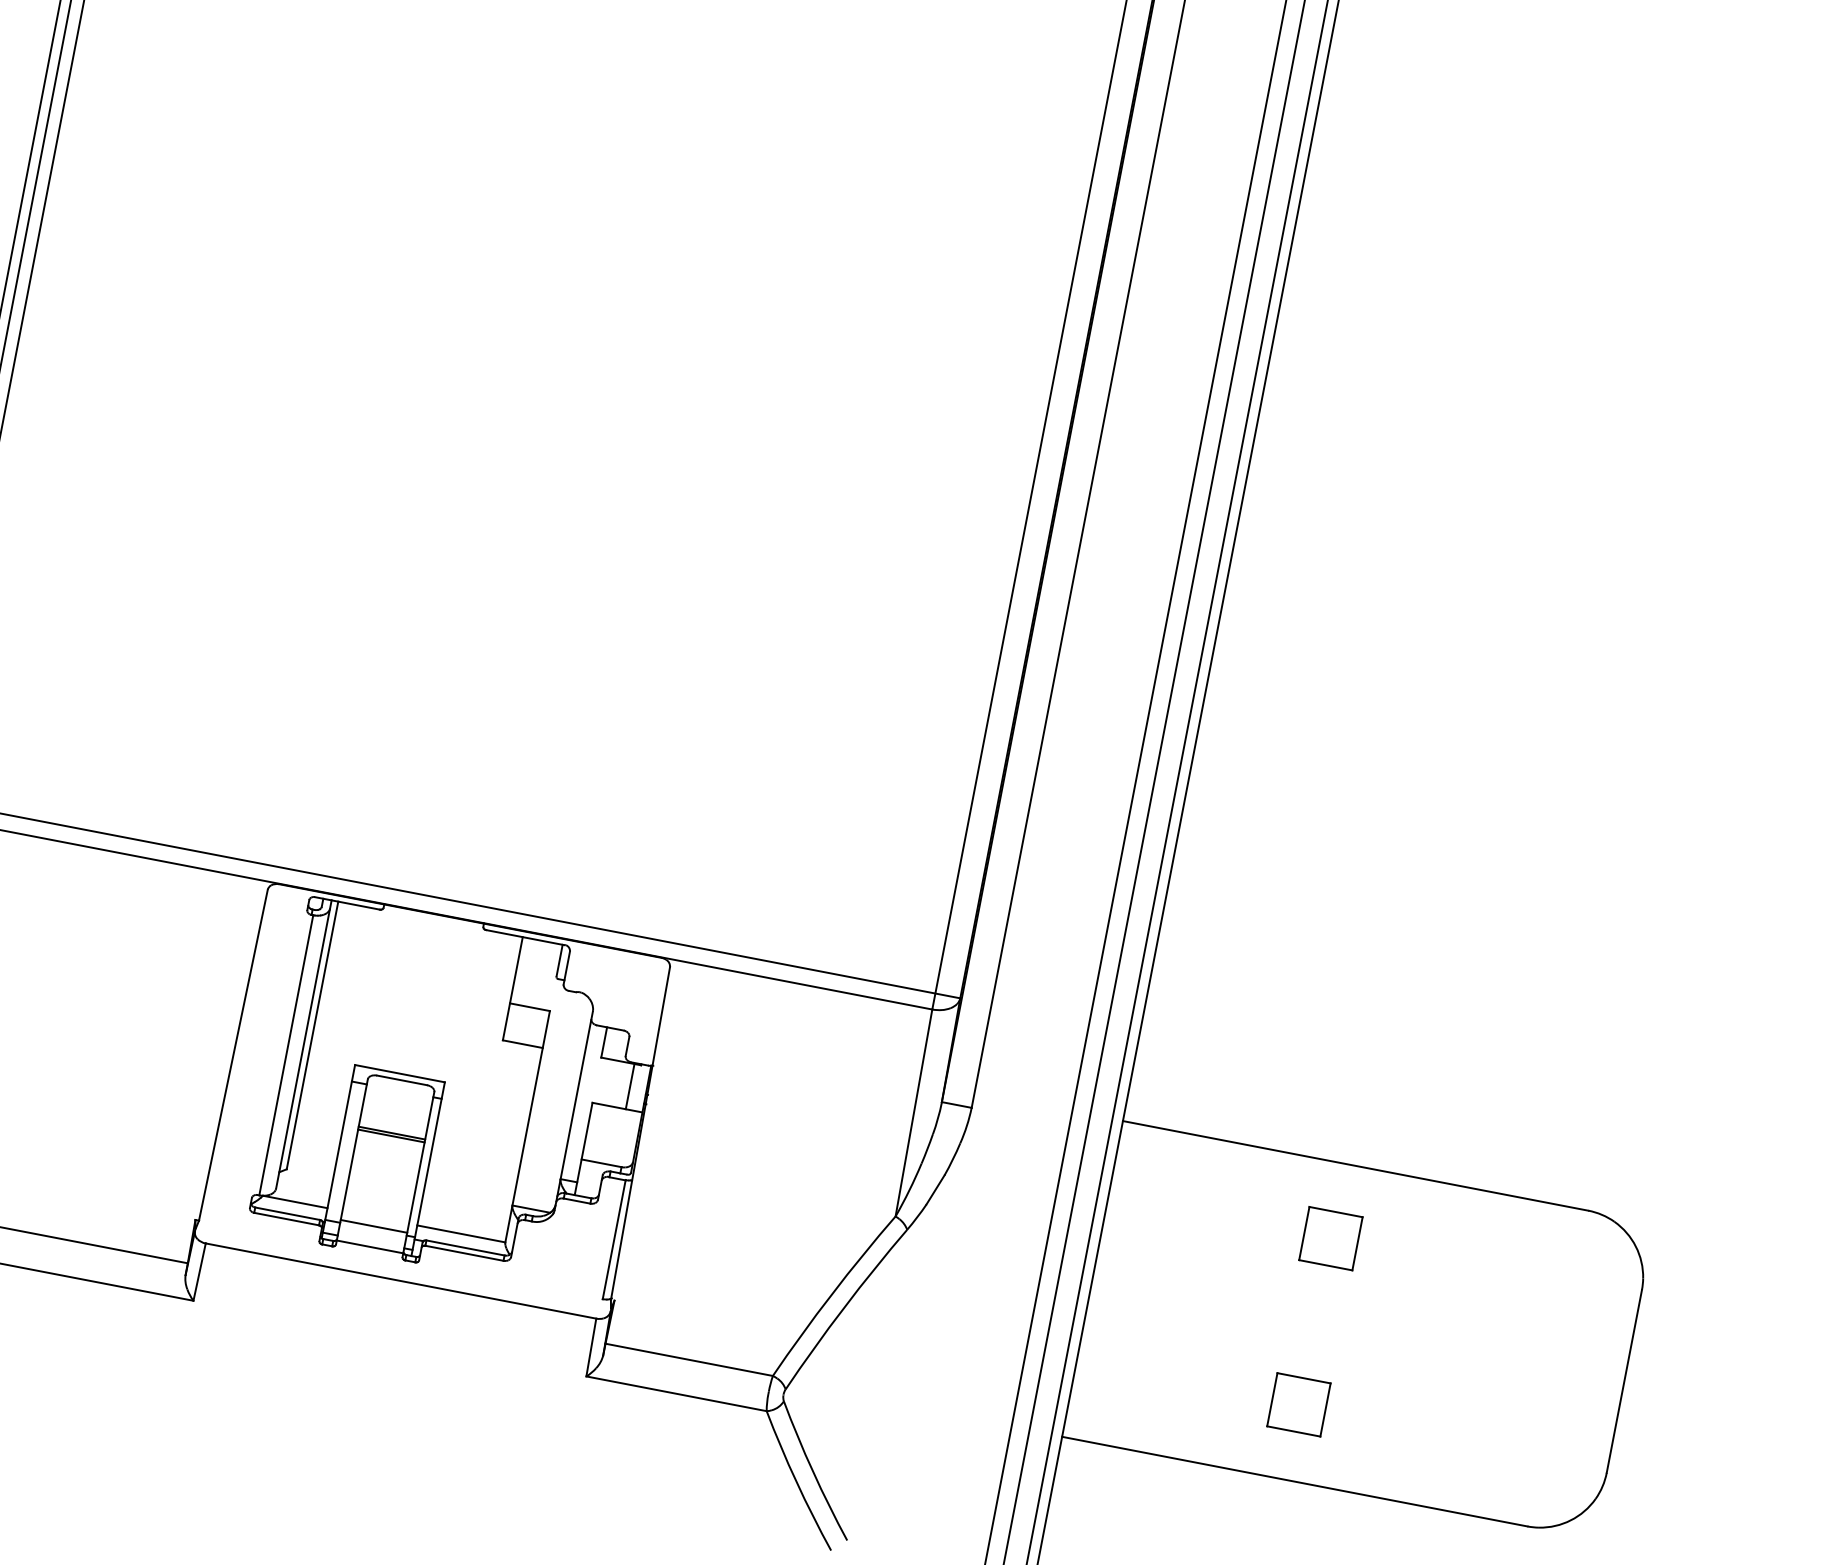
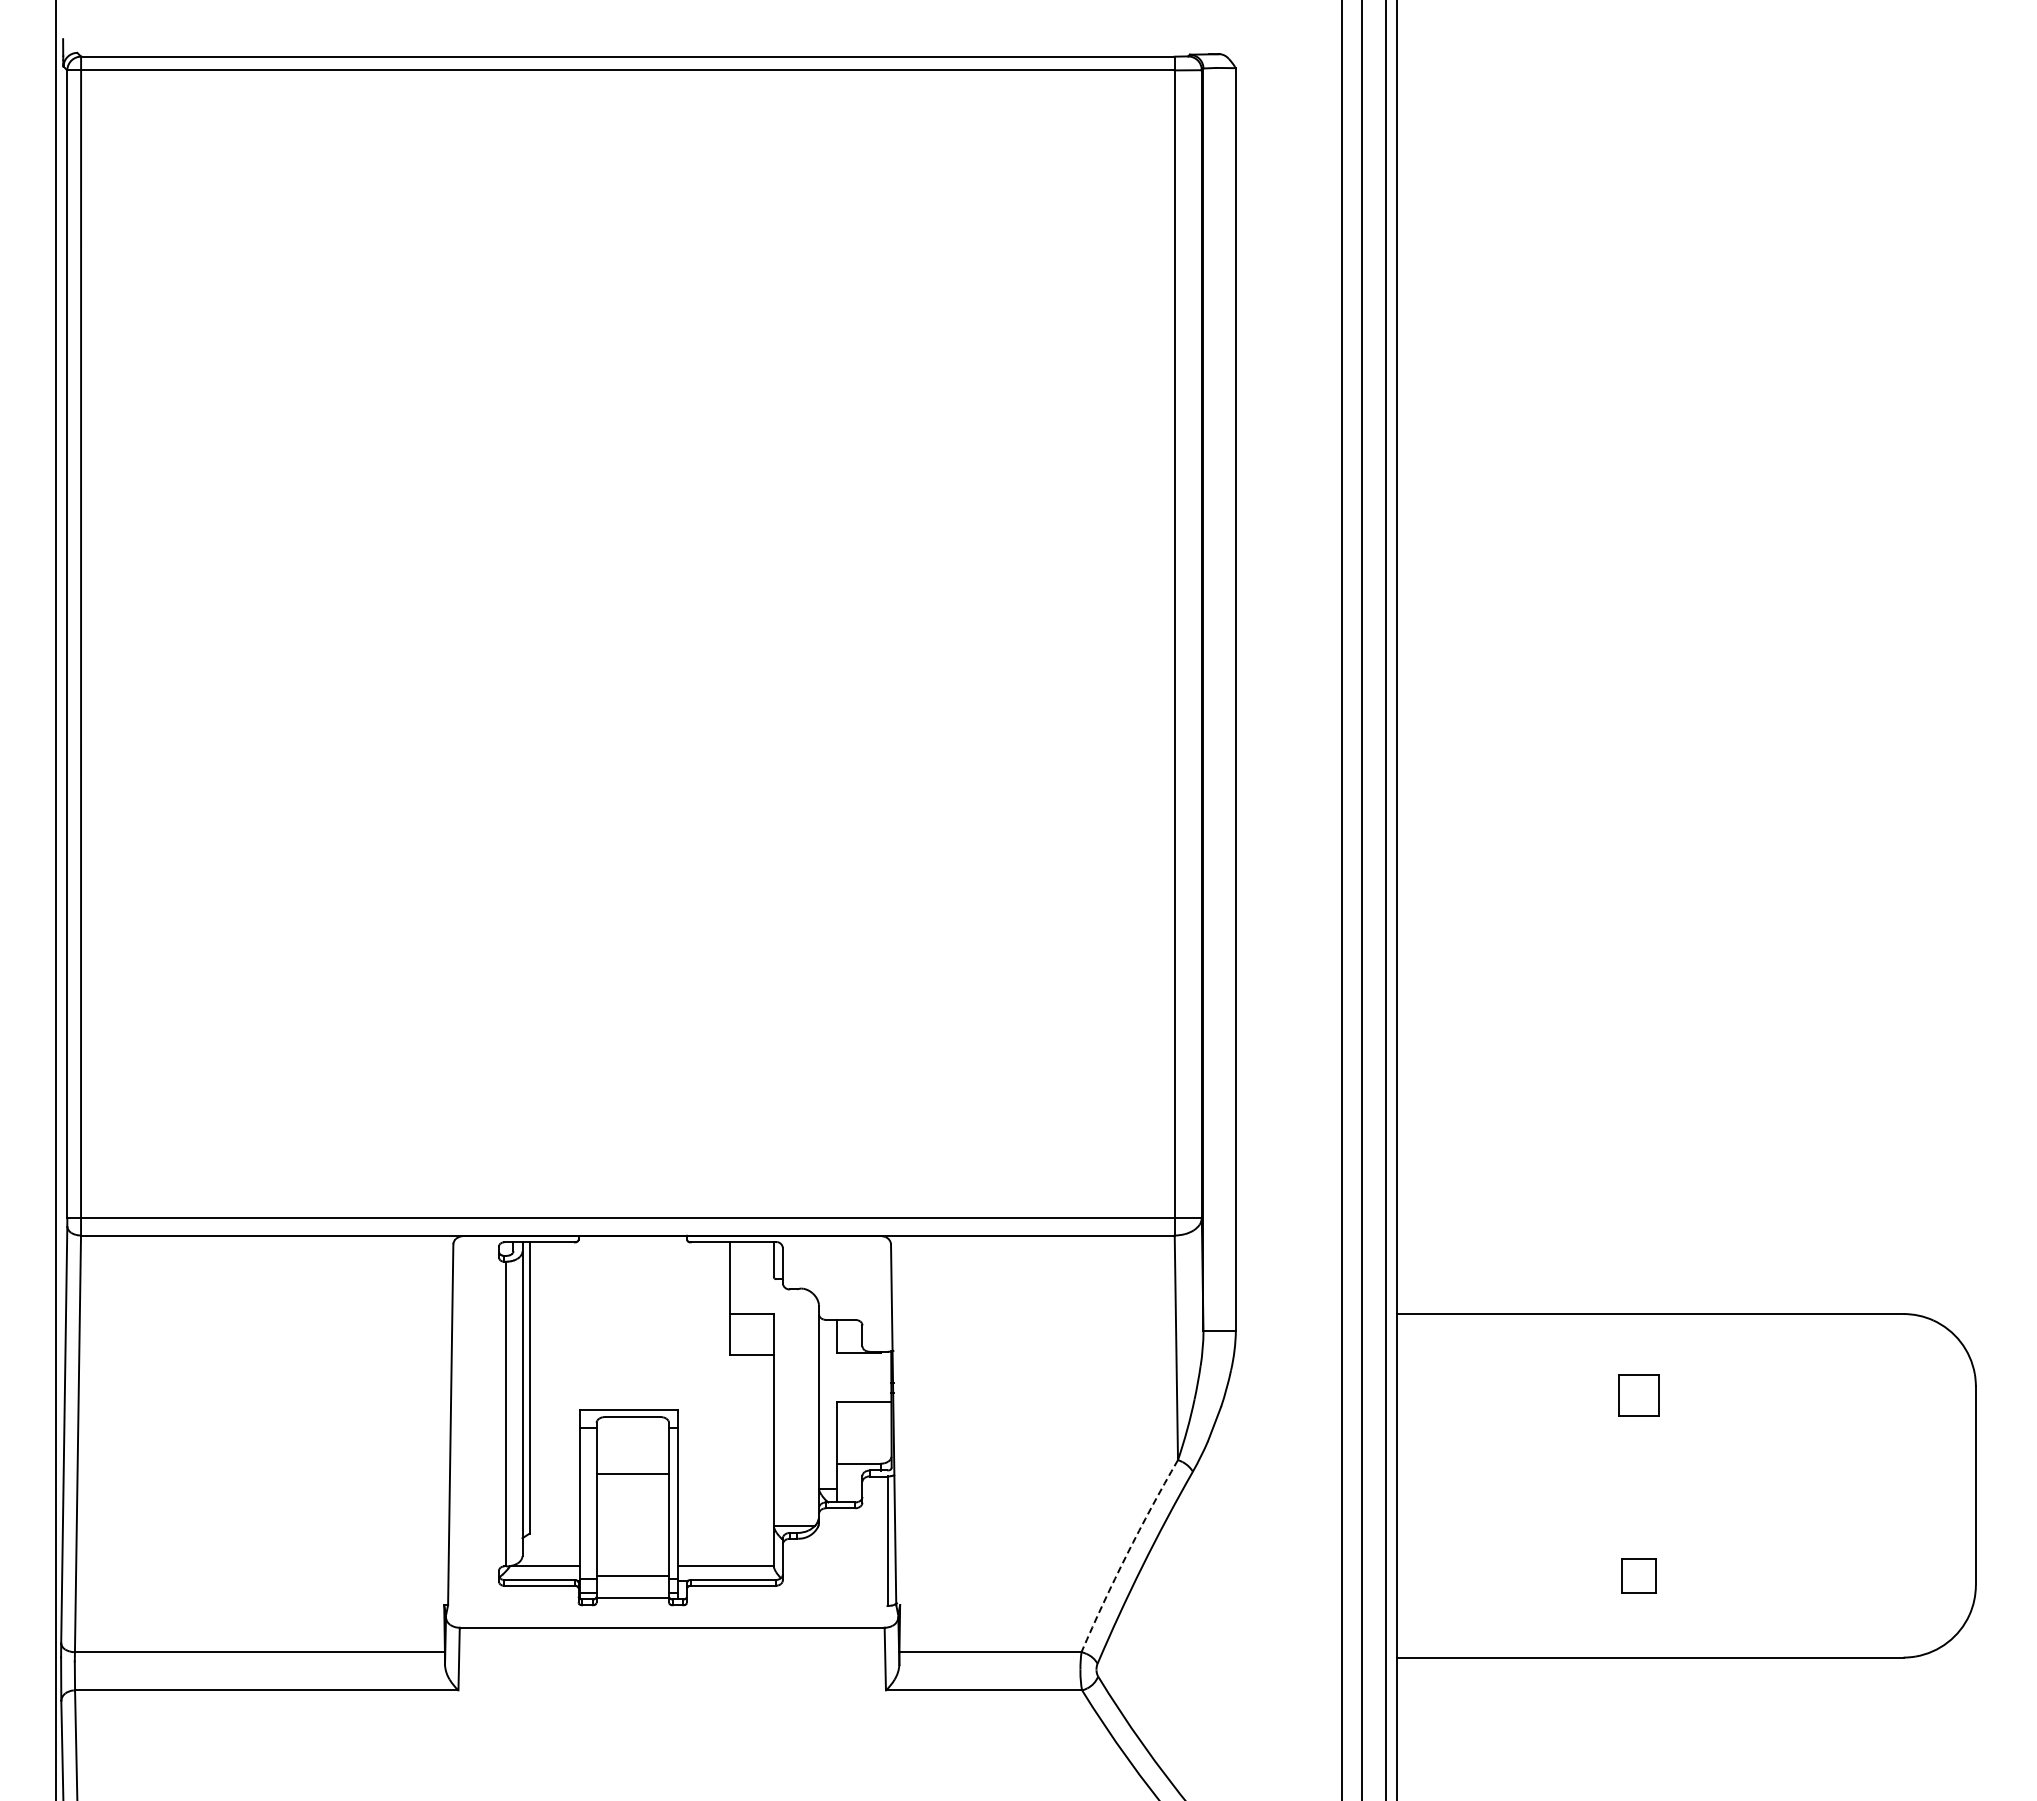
line: (630, 1086) -> (873, 1377), removed
line: (391, 1135) -> (632, 1477), removed
part: (1330, 1237) -> (1638, 1394), size x0.7
arc: (831, 1294) -> (1126, 1554), solid -> dashed
part: (1298, 1404) -> (1638, 1575), size x0.6

